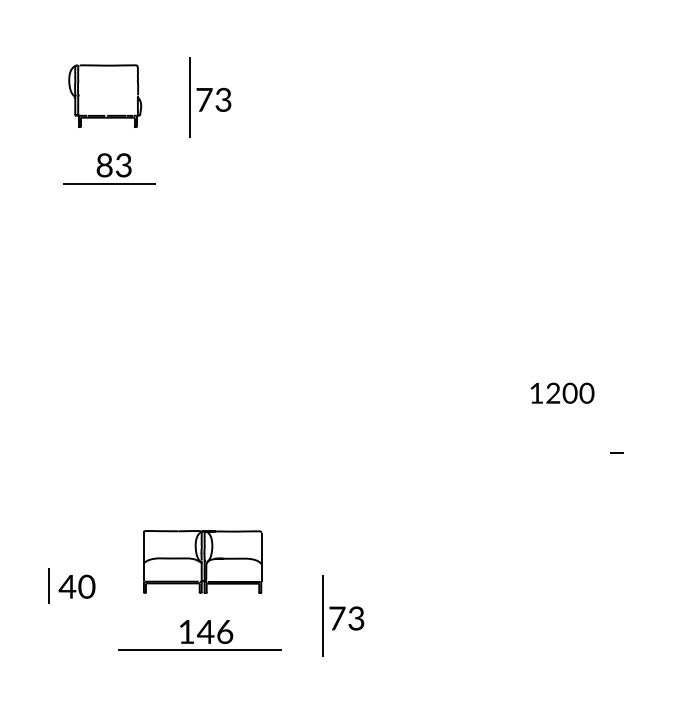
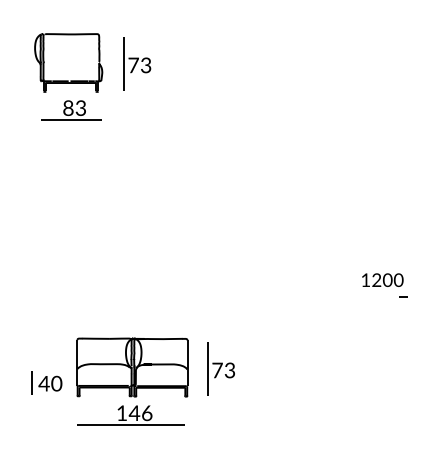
part: (104, 95) -> (68, 62), size x1.43
text: (562, 392) -> (382, 279), moved
part: (202, 561) -> (132, 367), size x1.43
part: (341, 615) -> (220, 368), moved

